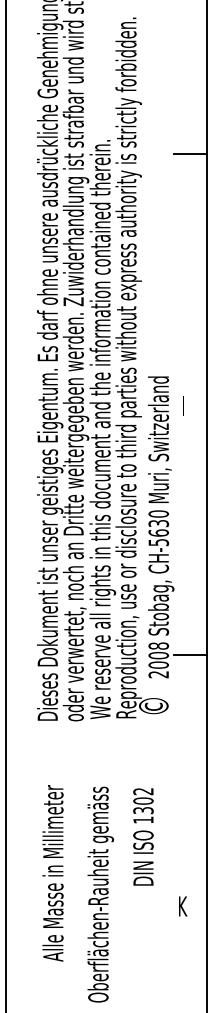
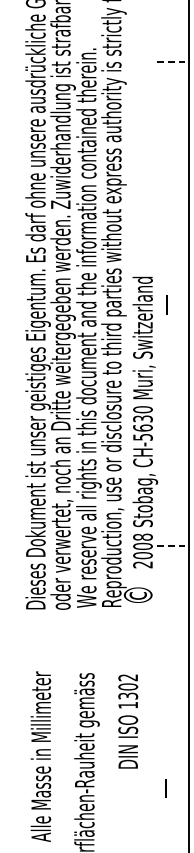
line: (190, 154) -> (173, 62), solid -> dashed
line: (190, 655) -> (173, 546), solid -> dashed
text: (183, 906) -> (166, 788), K -> I

